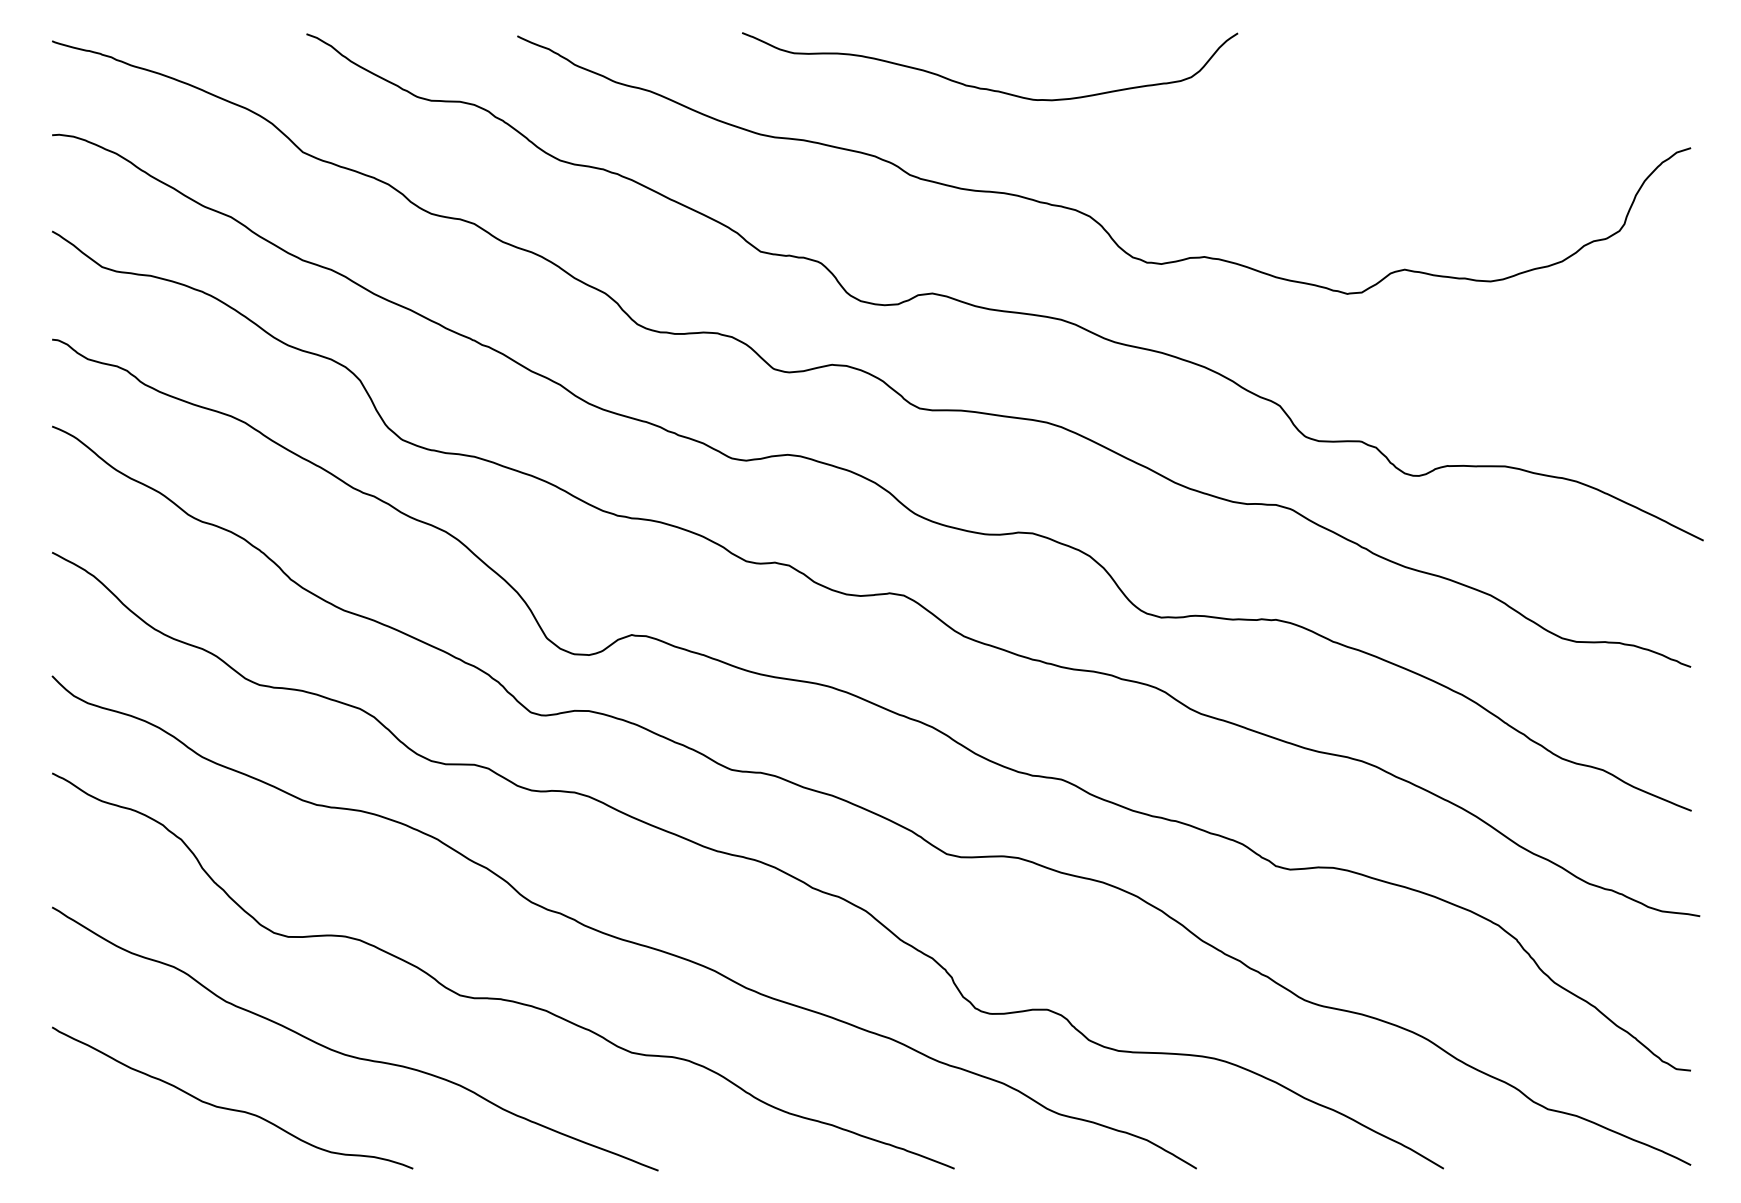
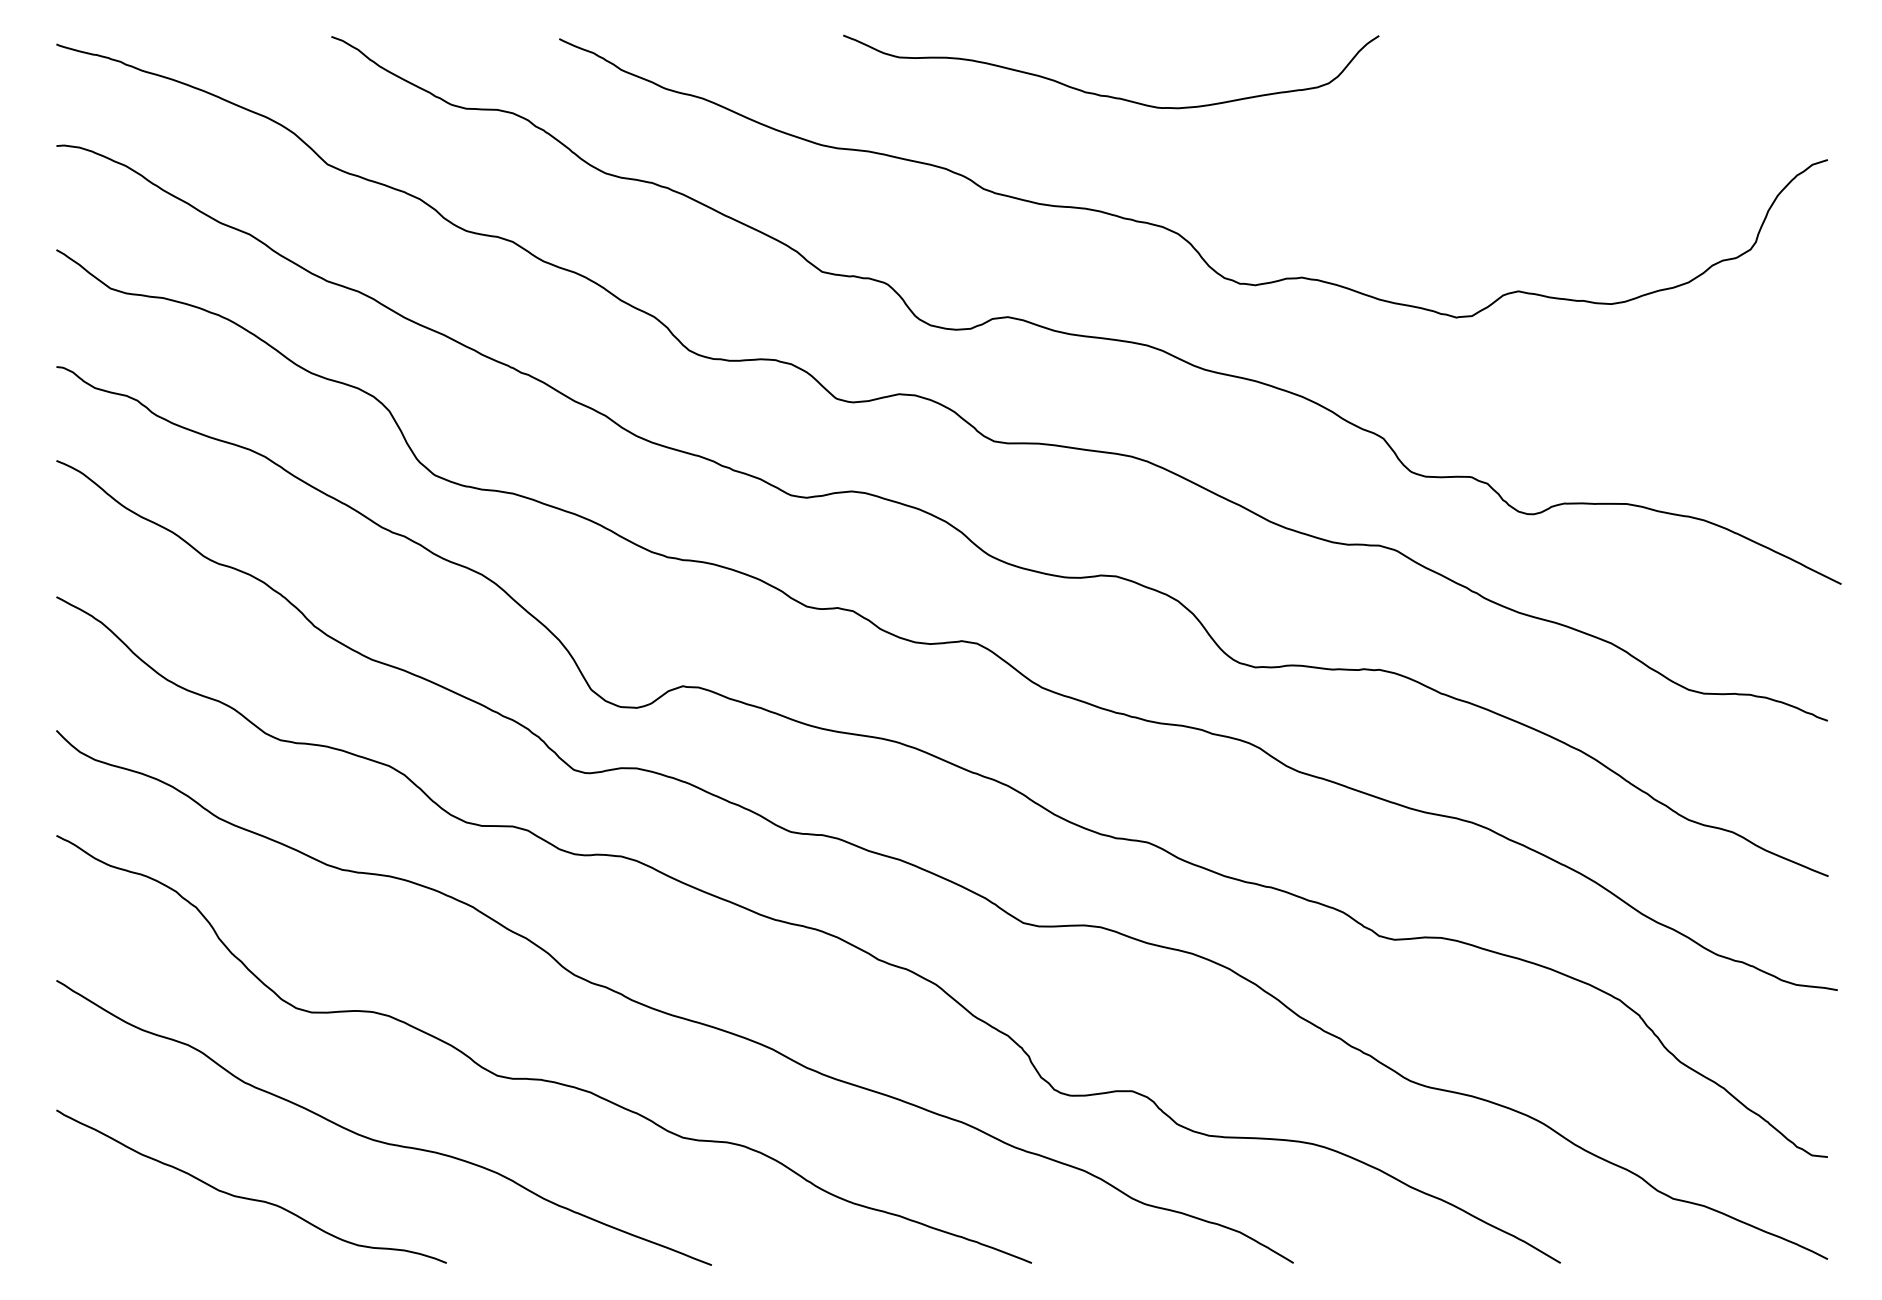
curve: (988, 88) -> (1109, 95), moved

